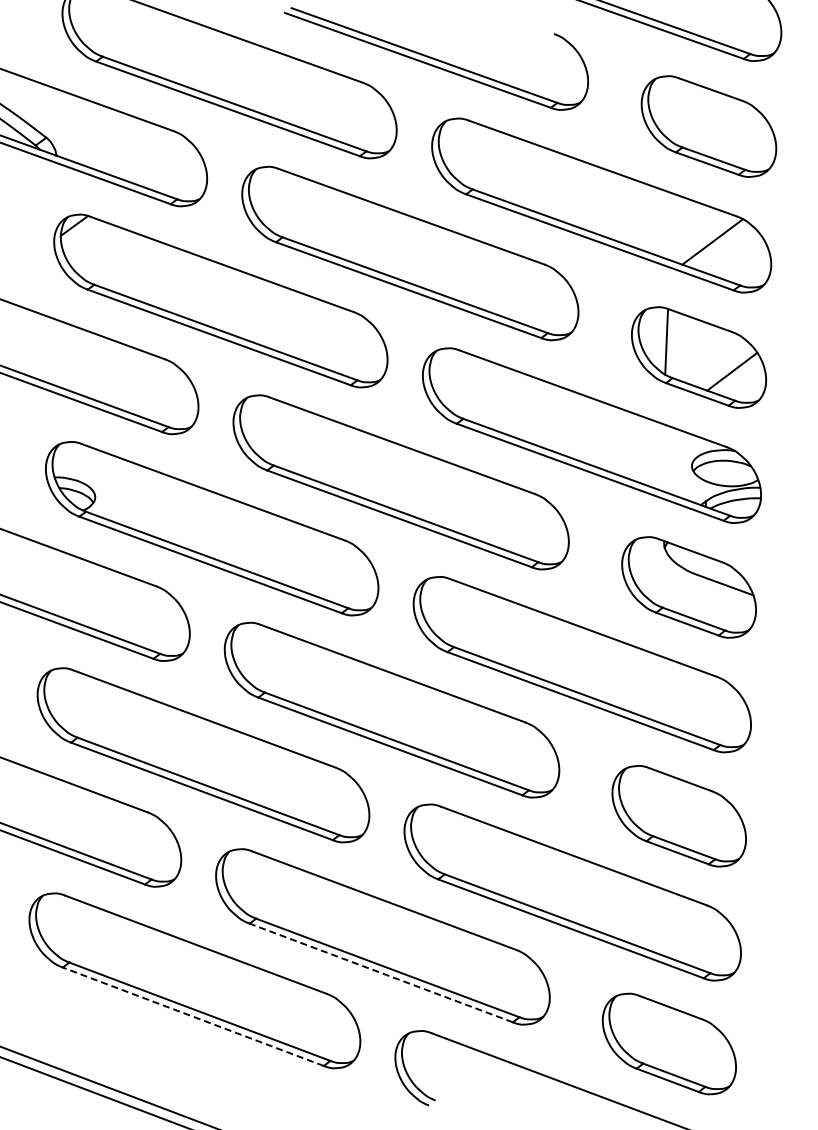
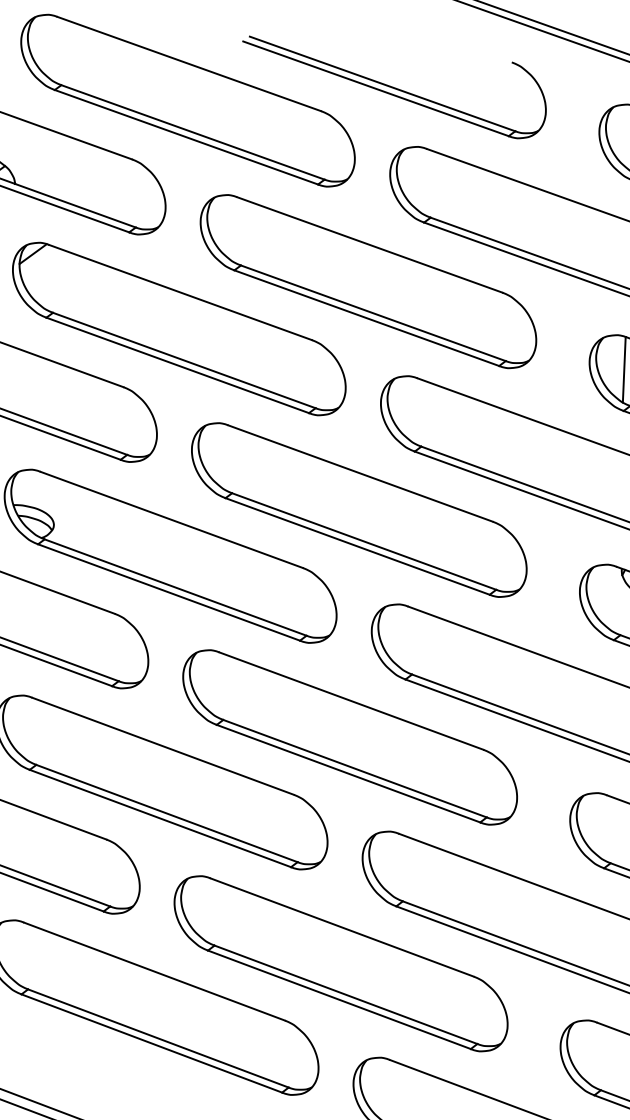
line: (381, 973) -> (339, 1000), dashed -> solid
line: (193, 1016) -> (151, 1043), dashed -> solid

